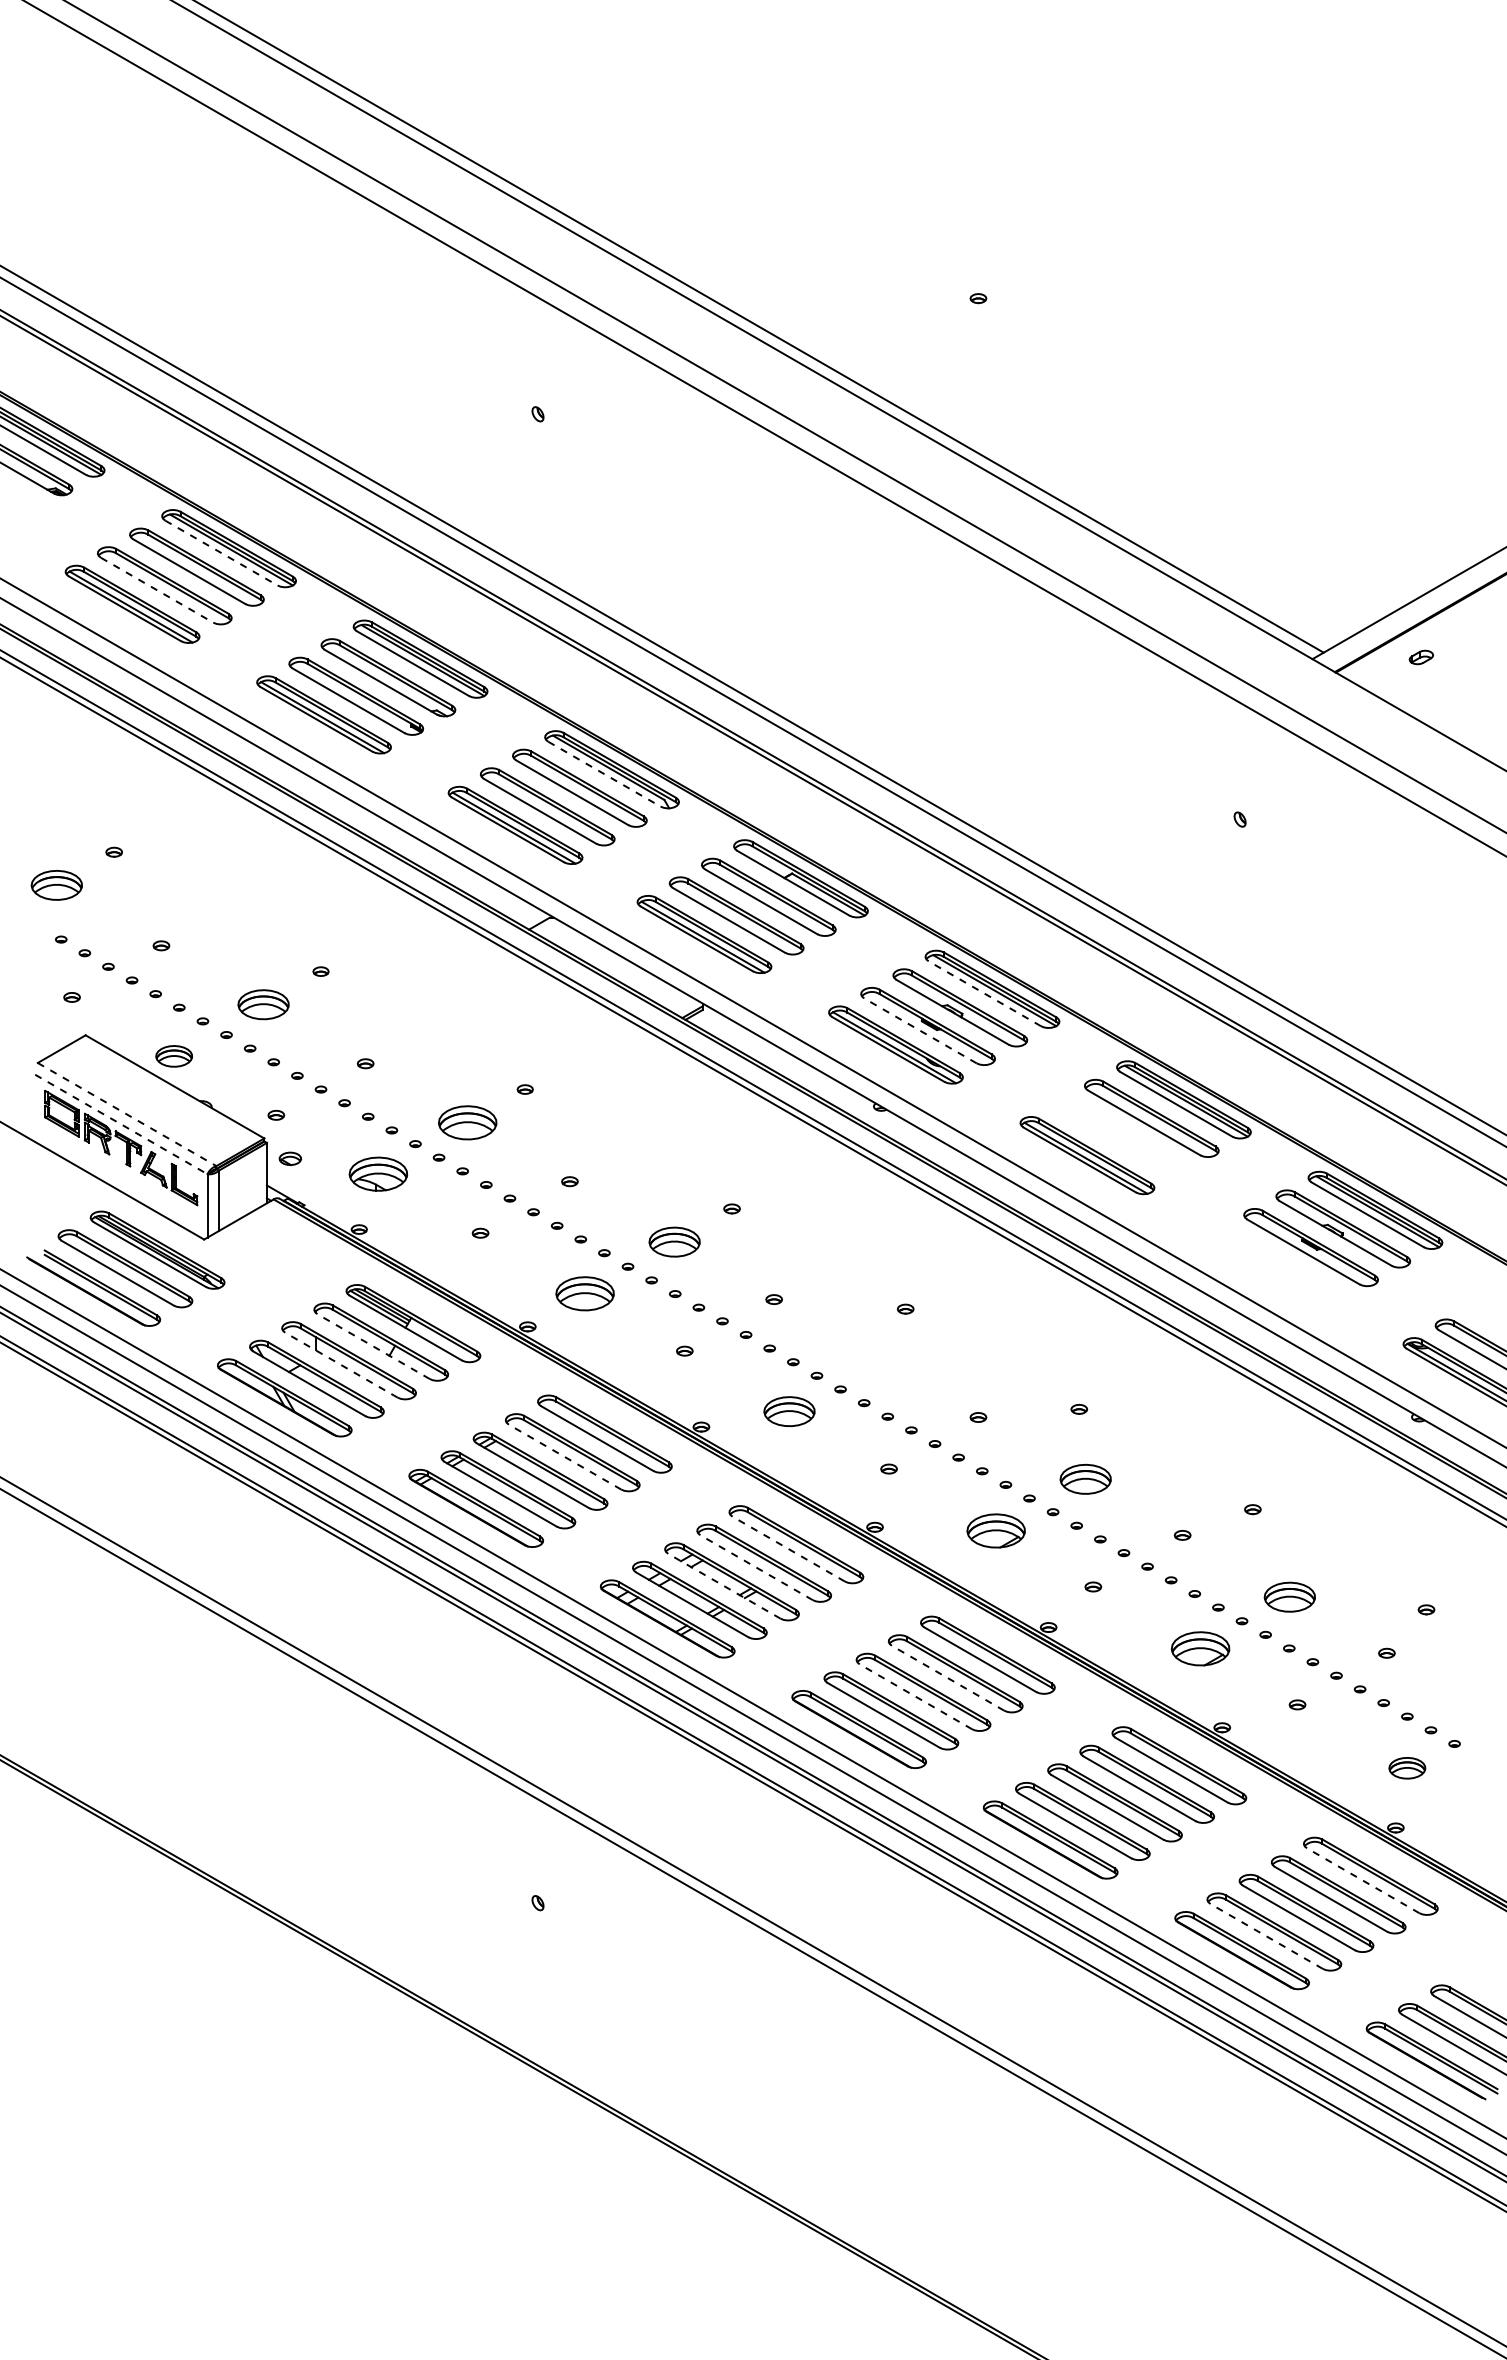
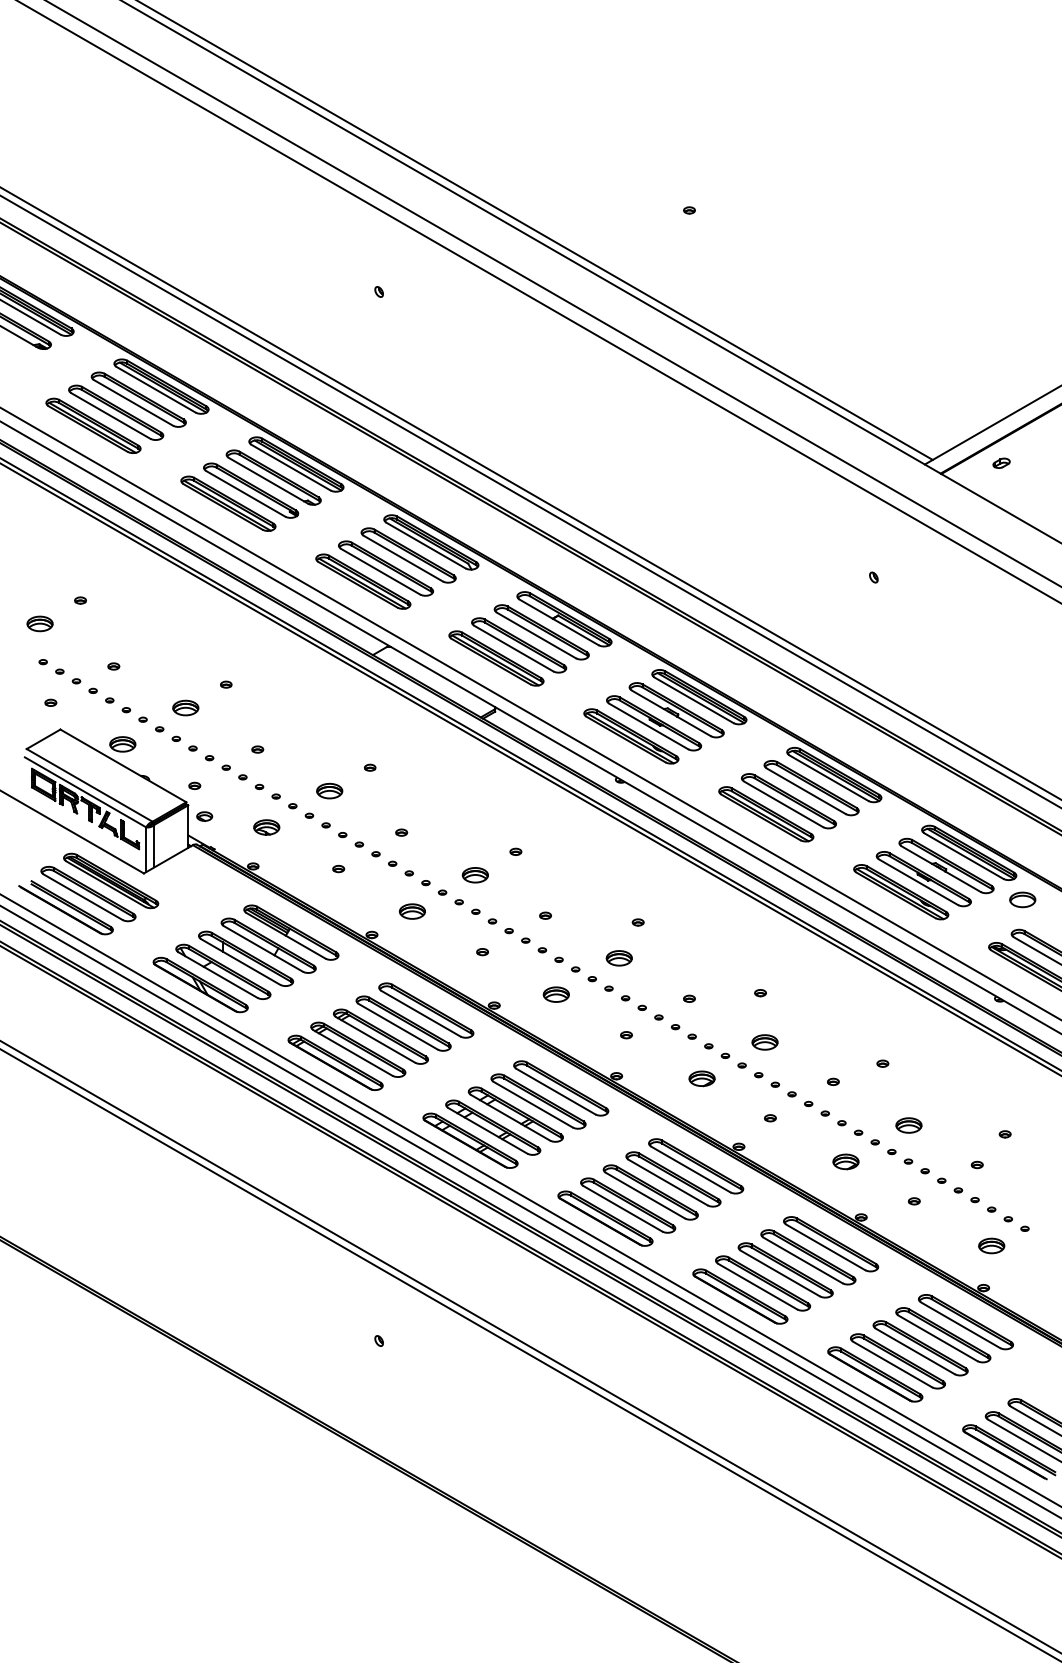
line: (221, 553) -> (156, 390), dashed -> solid
line: (157, 590) -> (111, 416), dashed -> solid
line: (604, 774) -> (426, 545), dashed -> solid
part: (56, 885) -> (39, 623), size x0.71
line: (984, 993) -> (693, 700), dashed -> solid
part: (263, 1004) -> (185, 707), size x0.71
line: (920, 1030) -> (648, 726), dashed -> solid
line: (127, 1114) -> (89, 785), dashed -> solid
part: (467, 1122) -> (329, 790), size x0.62
line: (121, 1124) -> (85, 792), dashed -> solid
part: (1119, 1136) -> (788, 800), added
part: (378, 1174) -> (266, 827), size x0.62
part: (674, 1241) -> (475, 874), size x0.71
part: (1278, 1265) -> (900, 891), added
part: (1451, 1276) -> (1022, 899), added
part: (585, 1293) -> (412, 911), size x0.62
line: (373, 1346) -> (263, 948), dashed -> solid
part: (878, 1359) -> (619, 957), added
line: (341, 1365) -> (240, 962), dashed -> solid
part: (789, 1411) -> (556, 994), size x0.71
line: (565, 1457) -> (398, 1027), dashed -> solid
part: (1085, 1479) -> (764, 1042), size x0.71
part: (996, 1530) -> (702, 1078), size x0.62
line: (788, 1549) -> (555, 1091), dashed -> solid
line: (756, 1567) -> (533, 1104), dashed -> solid
line: (724, 1586) -> (510, 1117), dashed -> solid
part: (1289, 1597) -> (908, 1125), size x0.71
part: (1200, 1648) -> (845, 1161), size x0.62
line: (948, 1678) -> (668, 1182), dashed -> solid
line: (915, 1696) -> (645, 1195), dashed -> solid
line: (1363, 1880) -> (960, 1325), dashed -> solid
line: (1266, 1936) -> (892, 1364), dashed -> solid

